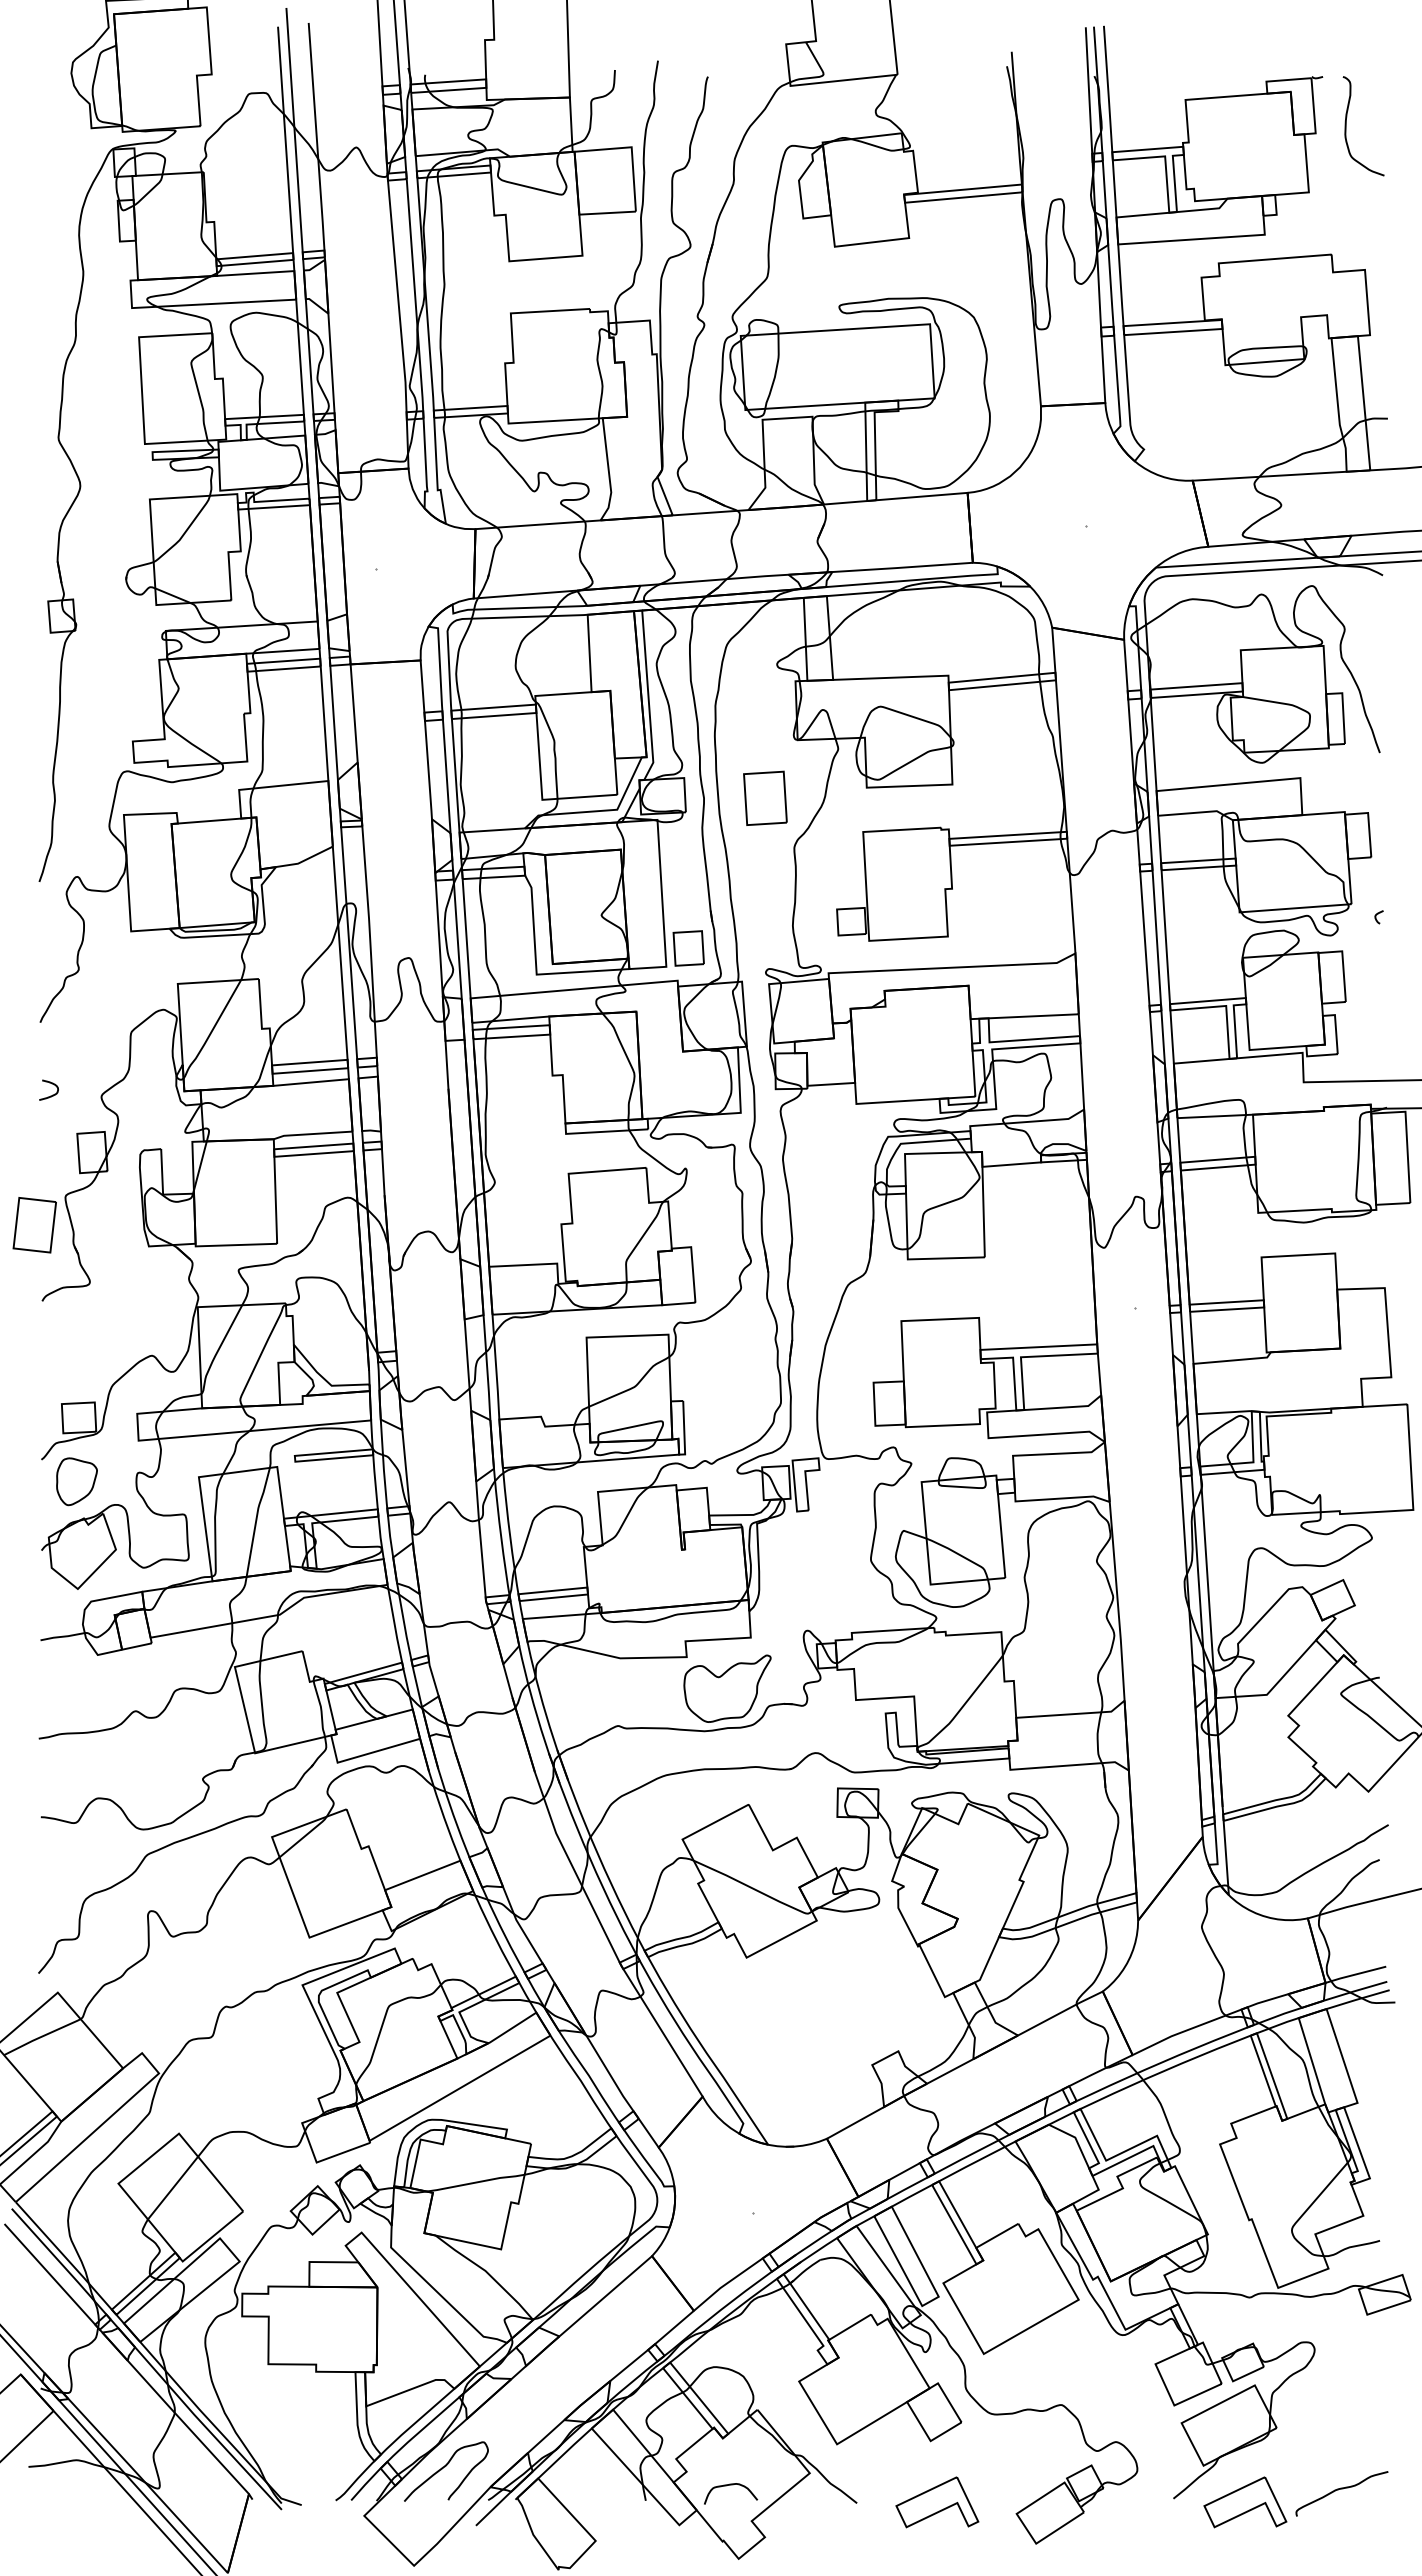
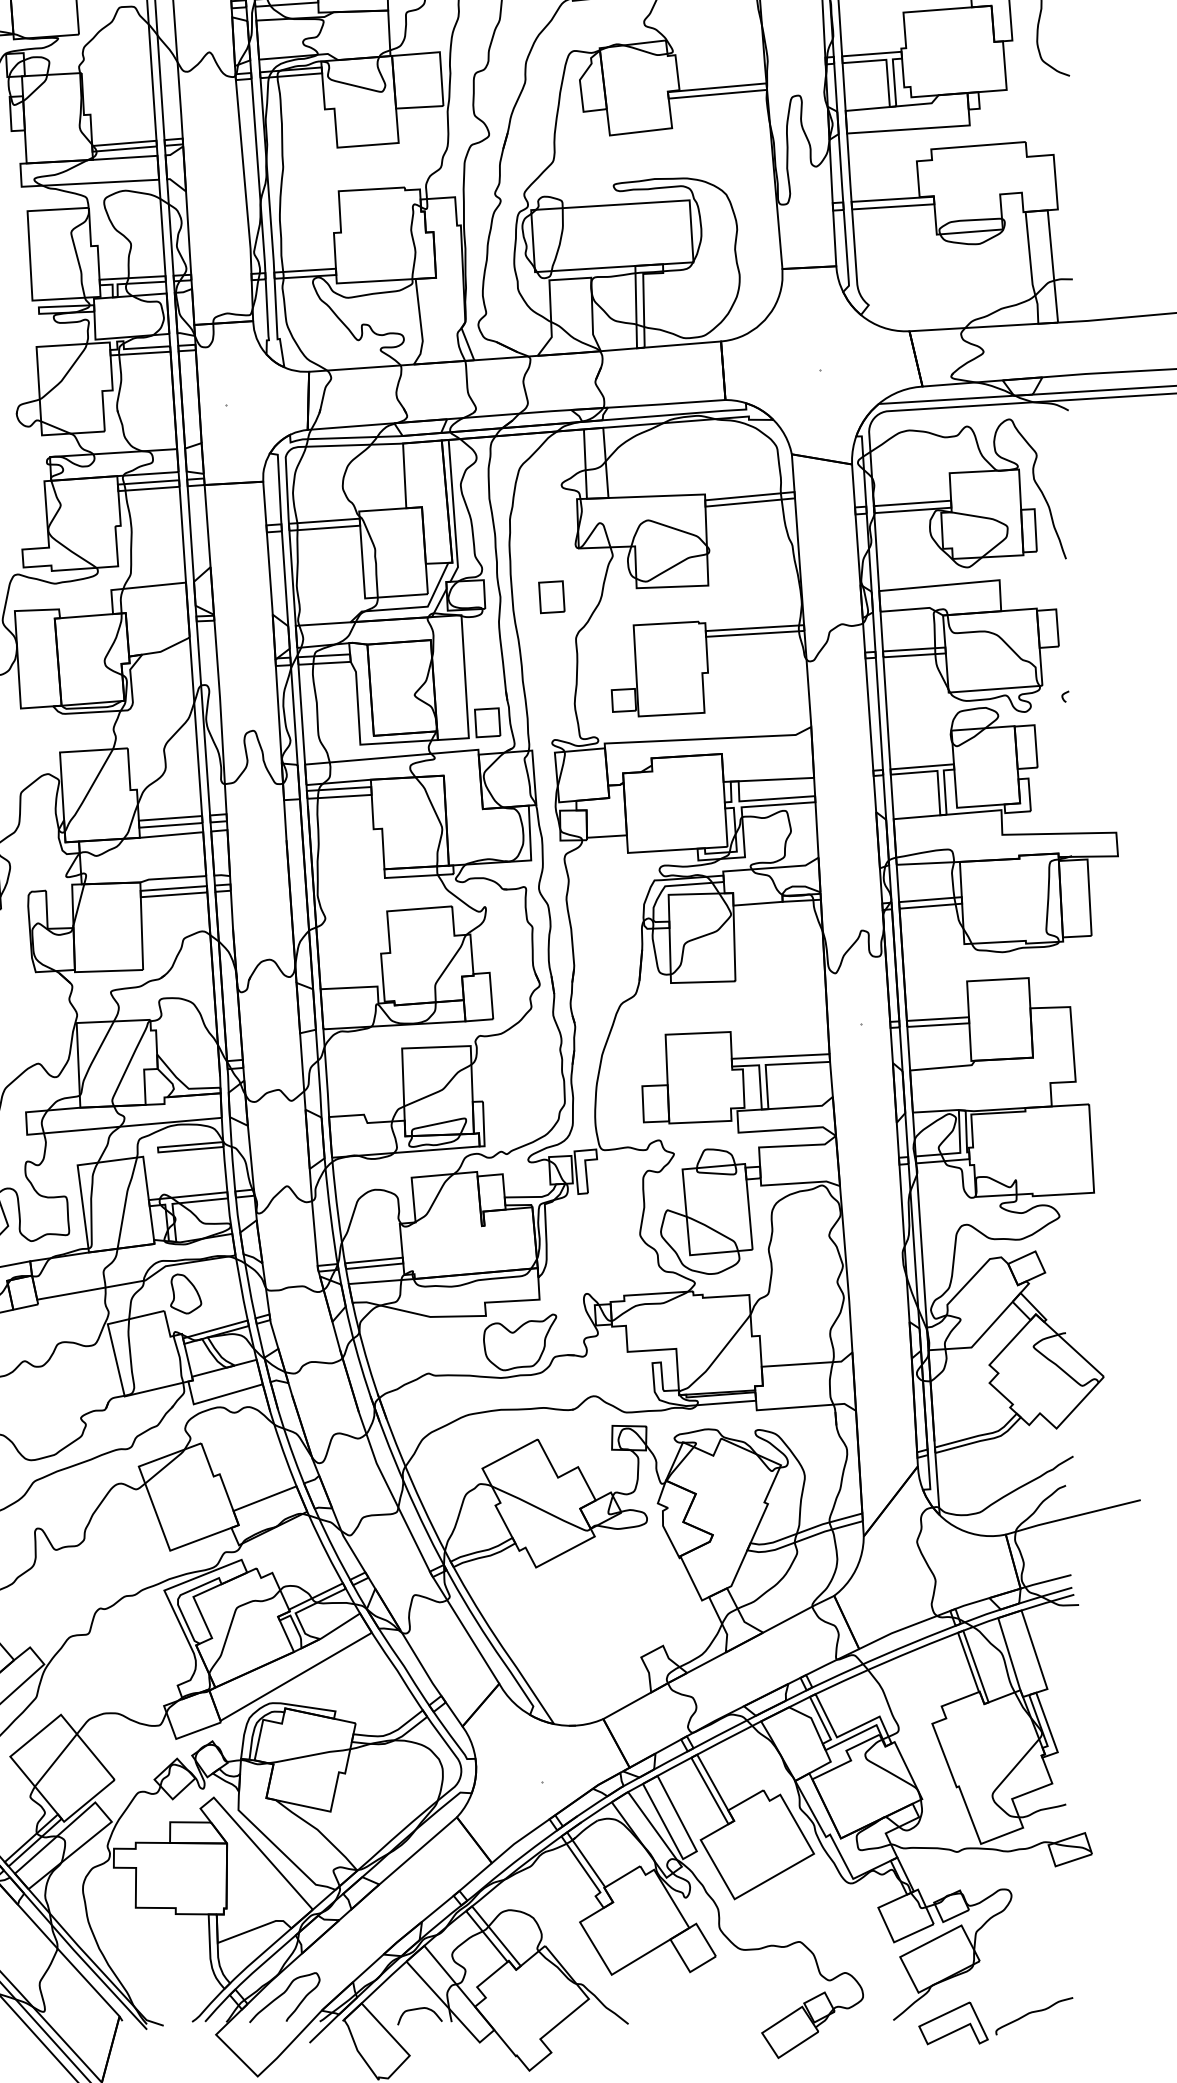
part: (765, 798) -> (551, 597), size x0.71
part: (328, 1630) -> (186, 1293), added
curve: (731, 2485) -> (420, 2009), moved
part: (937, 2502) -> (695, 2023), removed

